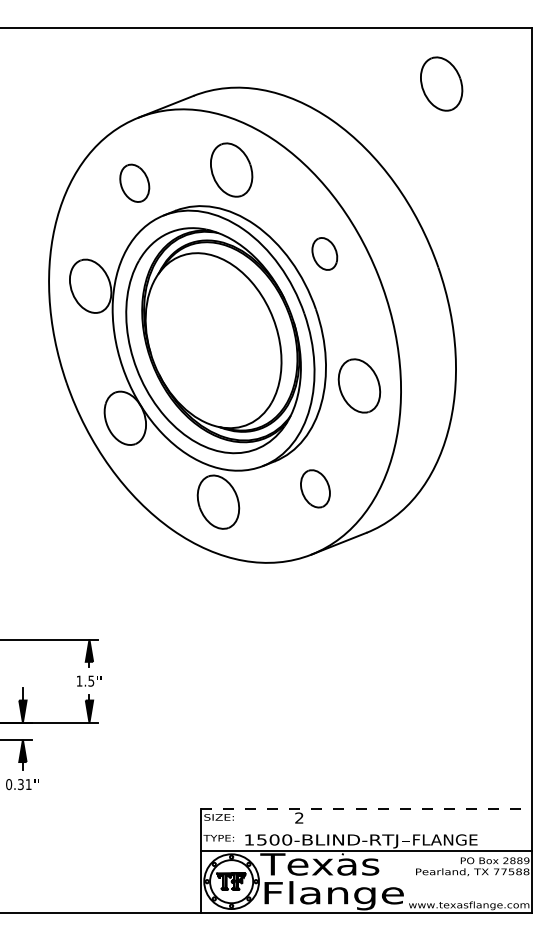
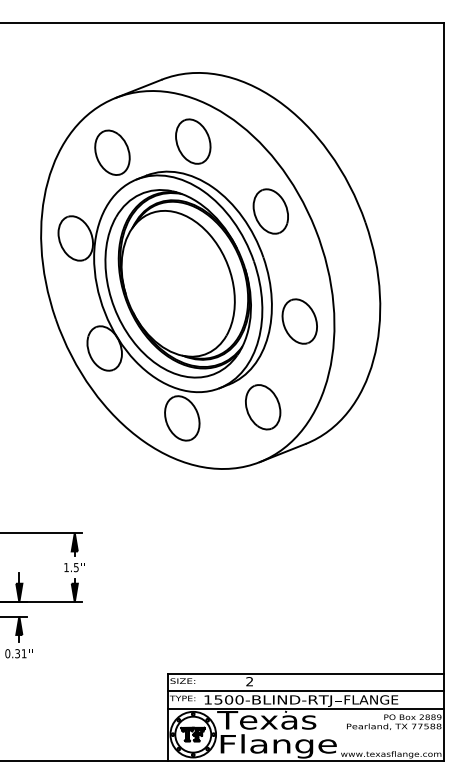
part: (441, 83) -> (368, 69), removed
part: (134, 182) -> (112, 151), size x1.43
part: (324, 253) -> (270, 211), size x1.67
part: (315, 488) -> (263, 407), size x1.43
line: (366, 809) -> (305, 674), dashed -> solid
line: (366, 829) -> (305, 691), added

